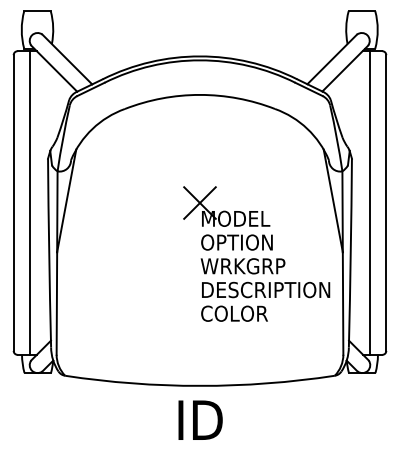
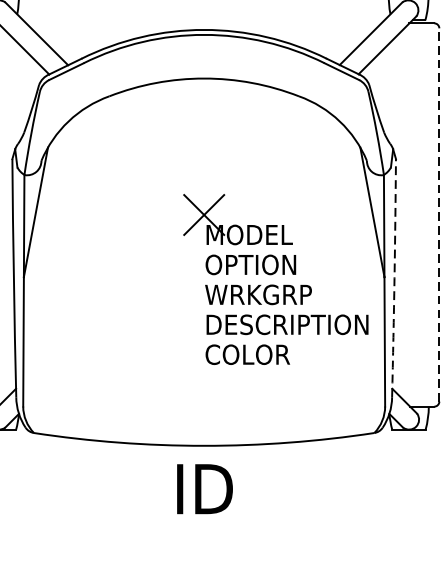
line: (370, 202) -> (419, 214), removed
line: (386, 203) -> (439, 215), solid -> dashed
arc: (350, 253) -> (394, 278), solid -> dashed

